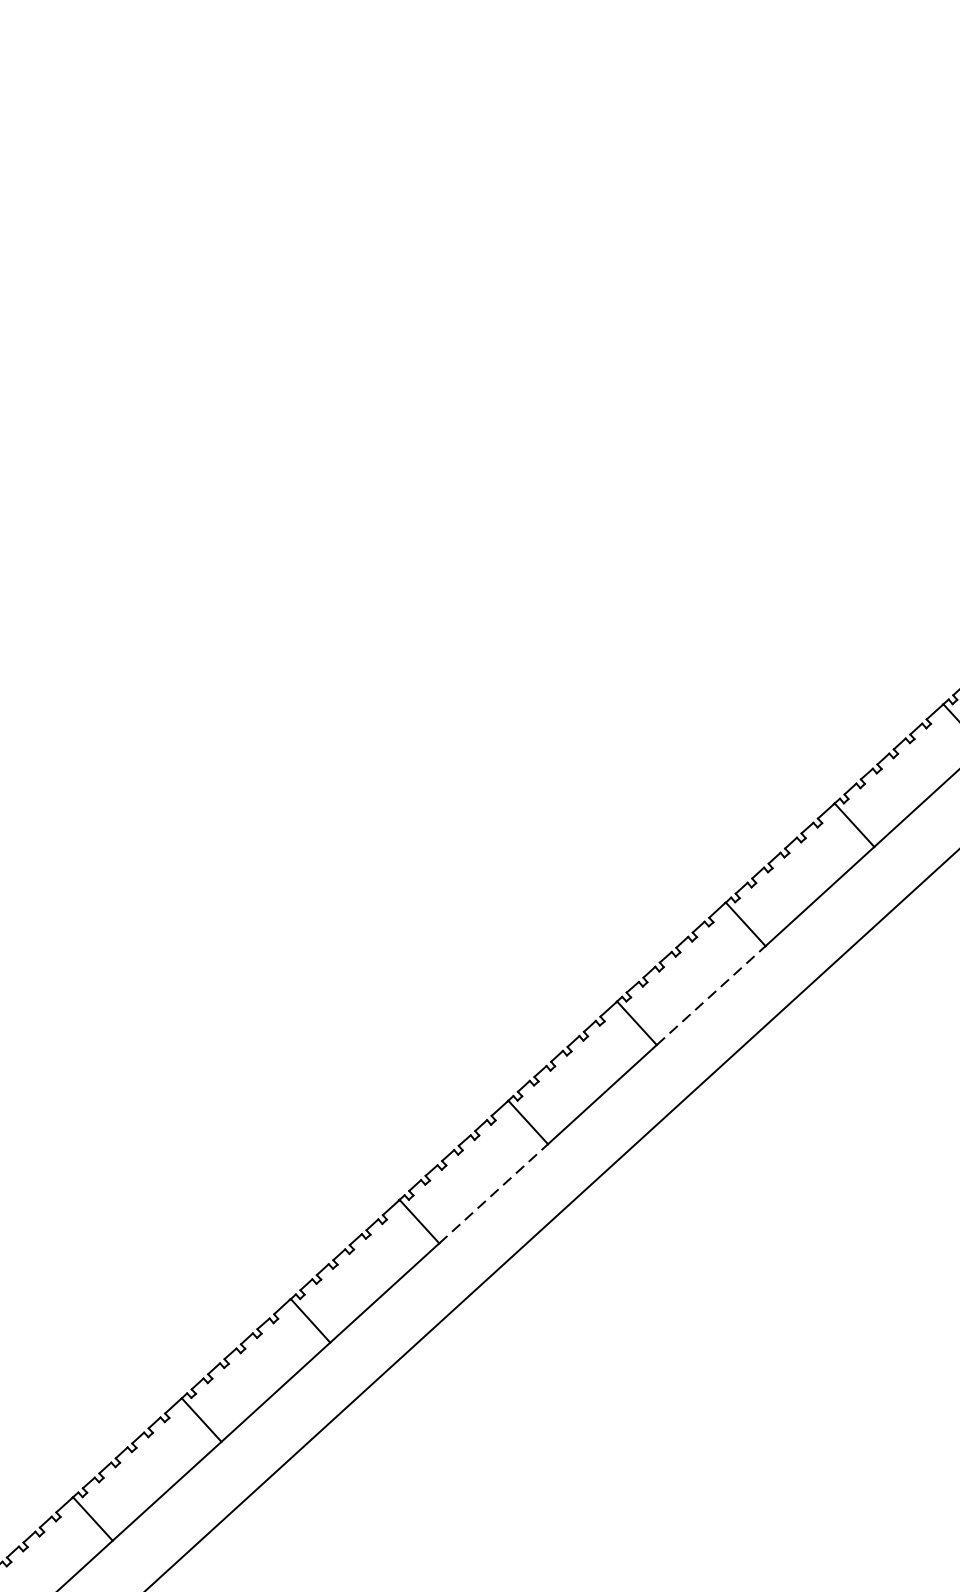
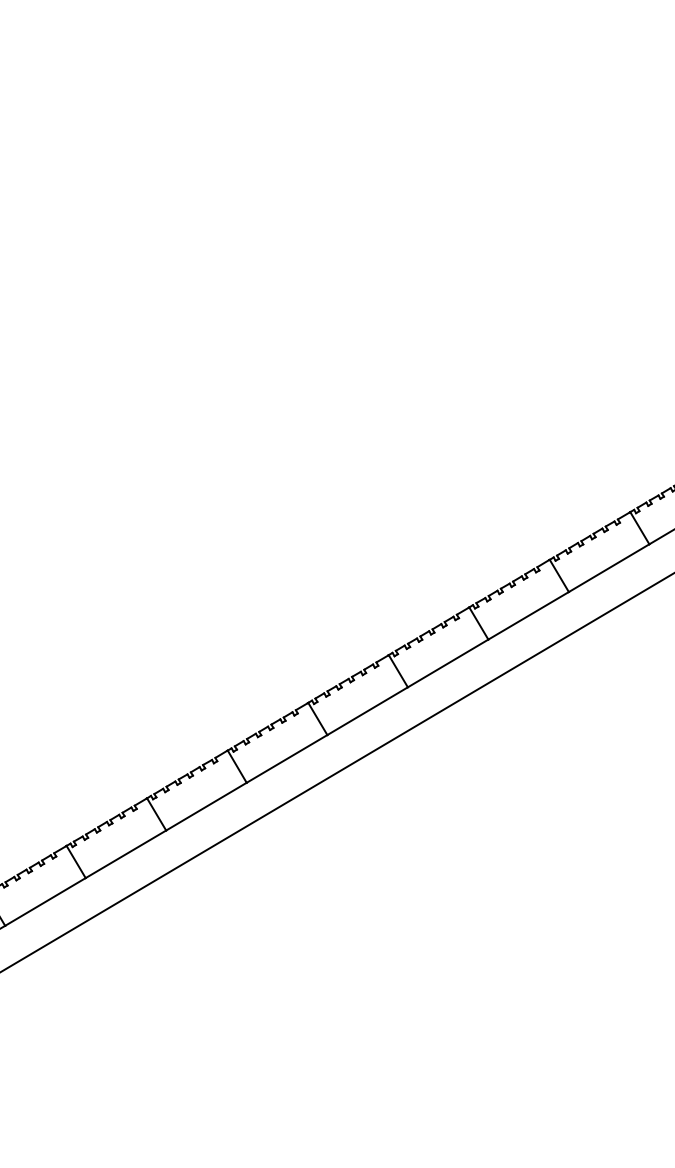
line: (710, 995) -> (528, 615), dashed -> solid
line: (493, 1194) -> (367, 711), dashed -> solid

